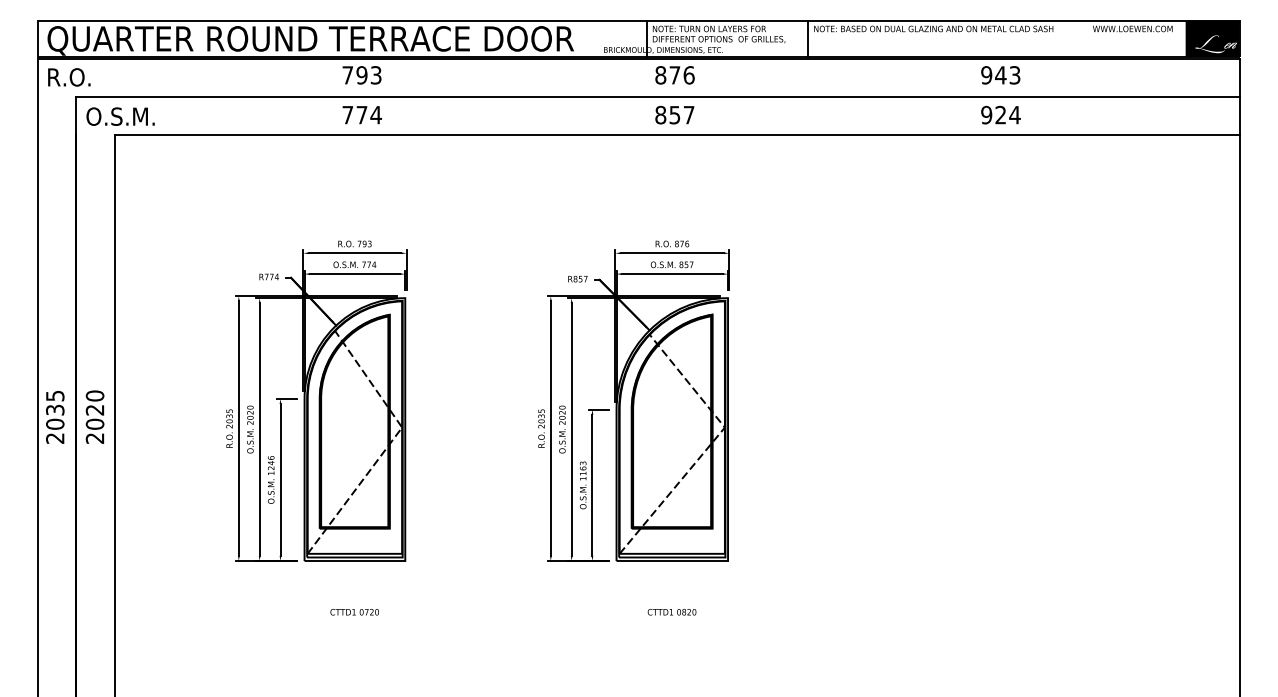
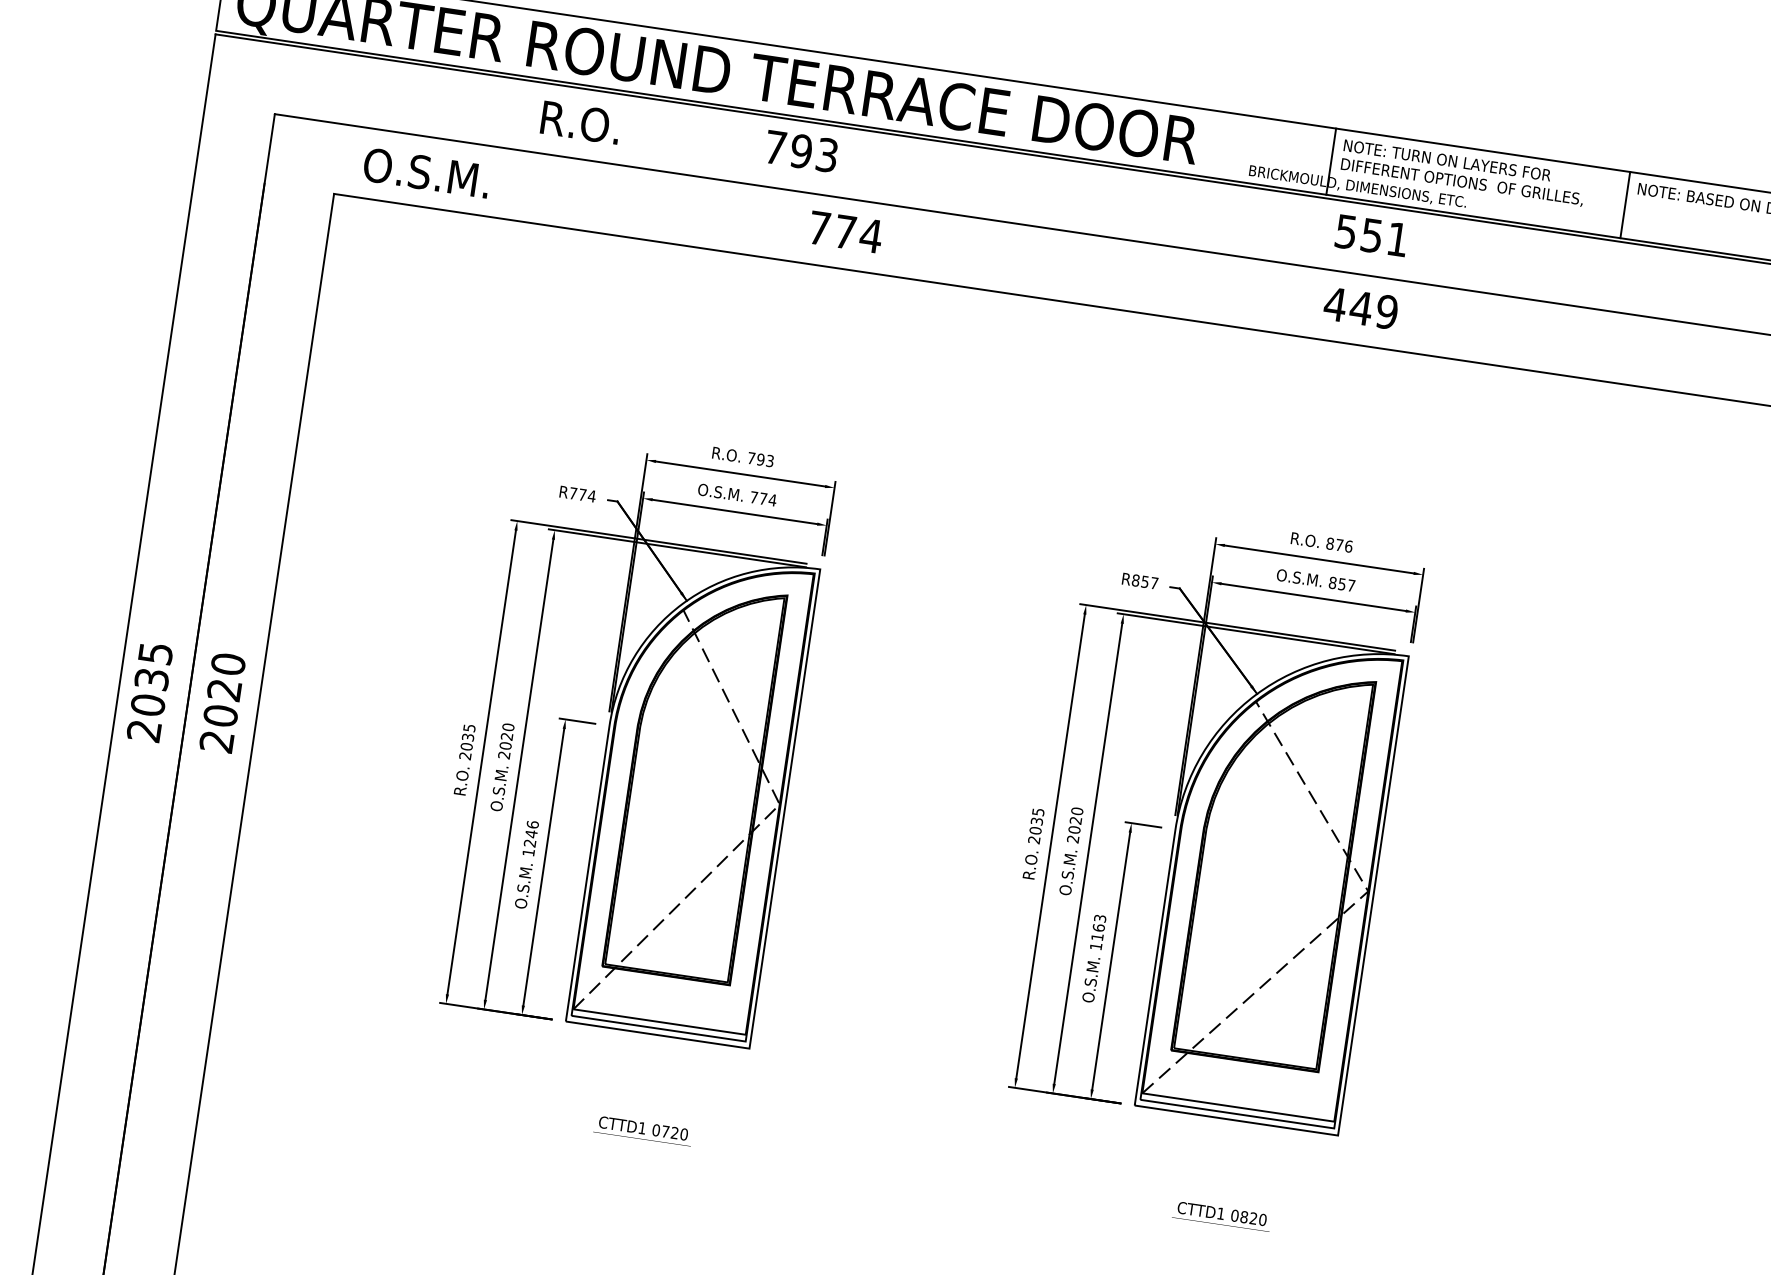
text: (674, 75) -> (1371, 235), 876 -> 551
text: (69, 77) -> (581, 122), moved
text: (674, 114) -> (1360, 306), 857 -> 449
text: (361, 115) -> (844, 232), moved
text: (120, 116) -> (426, 172), moved

